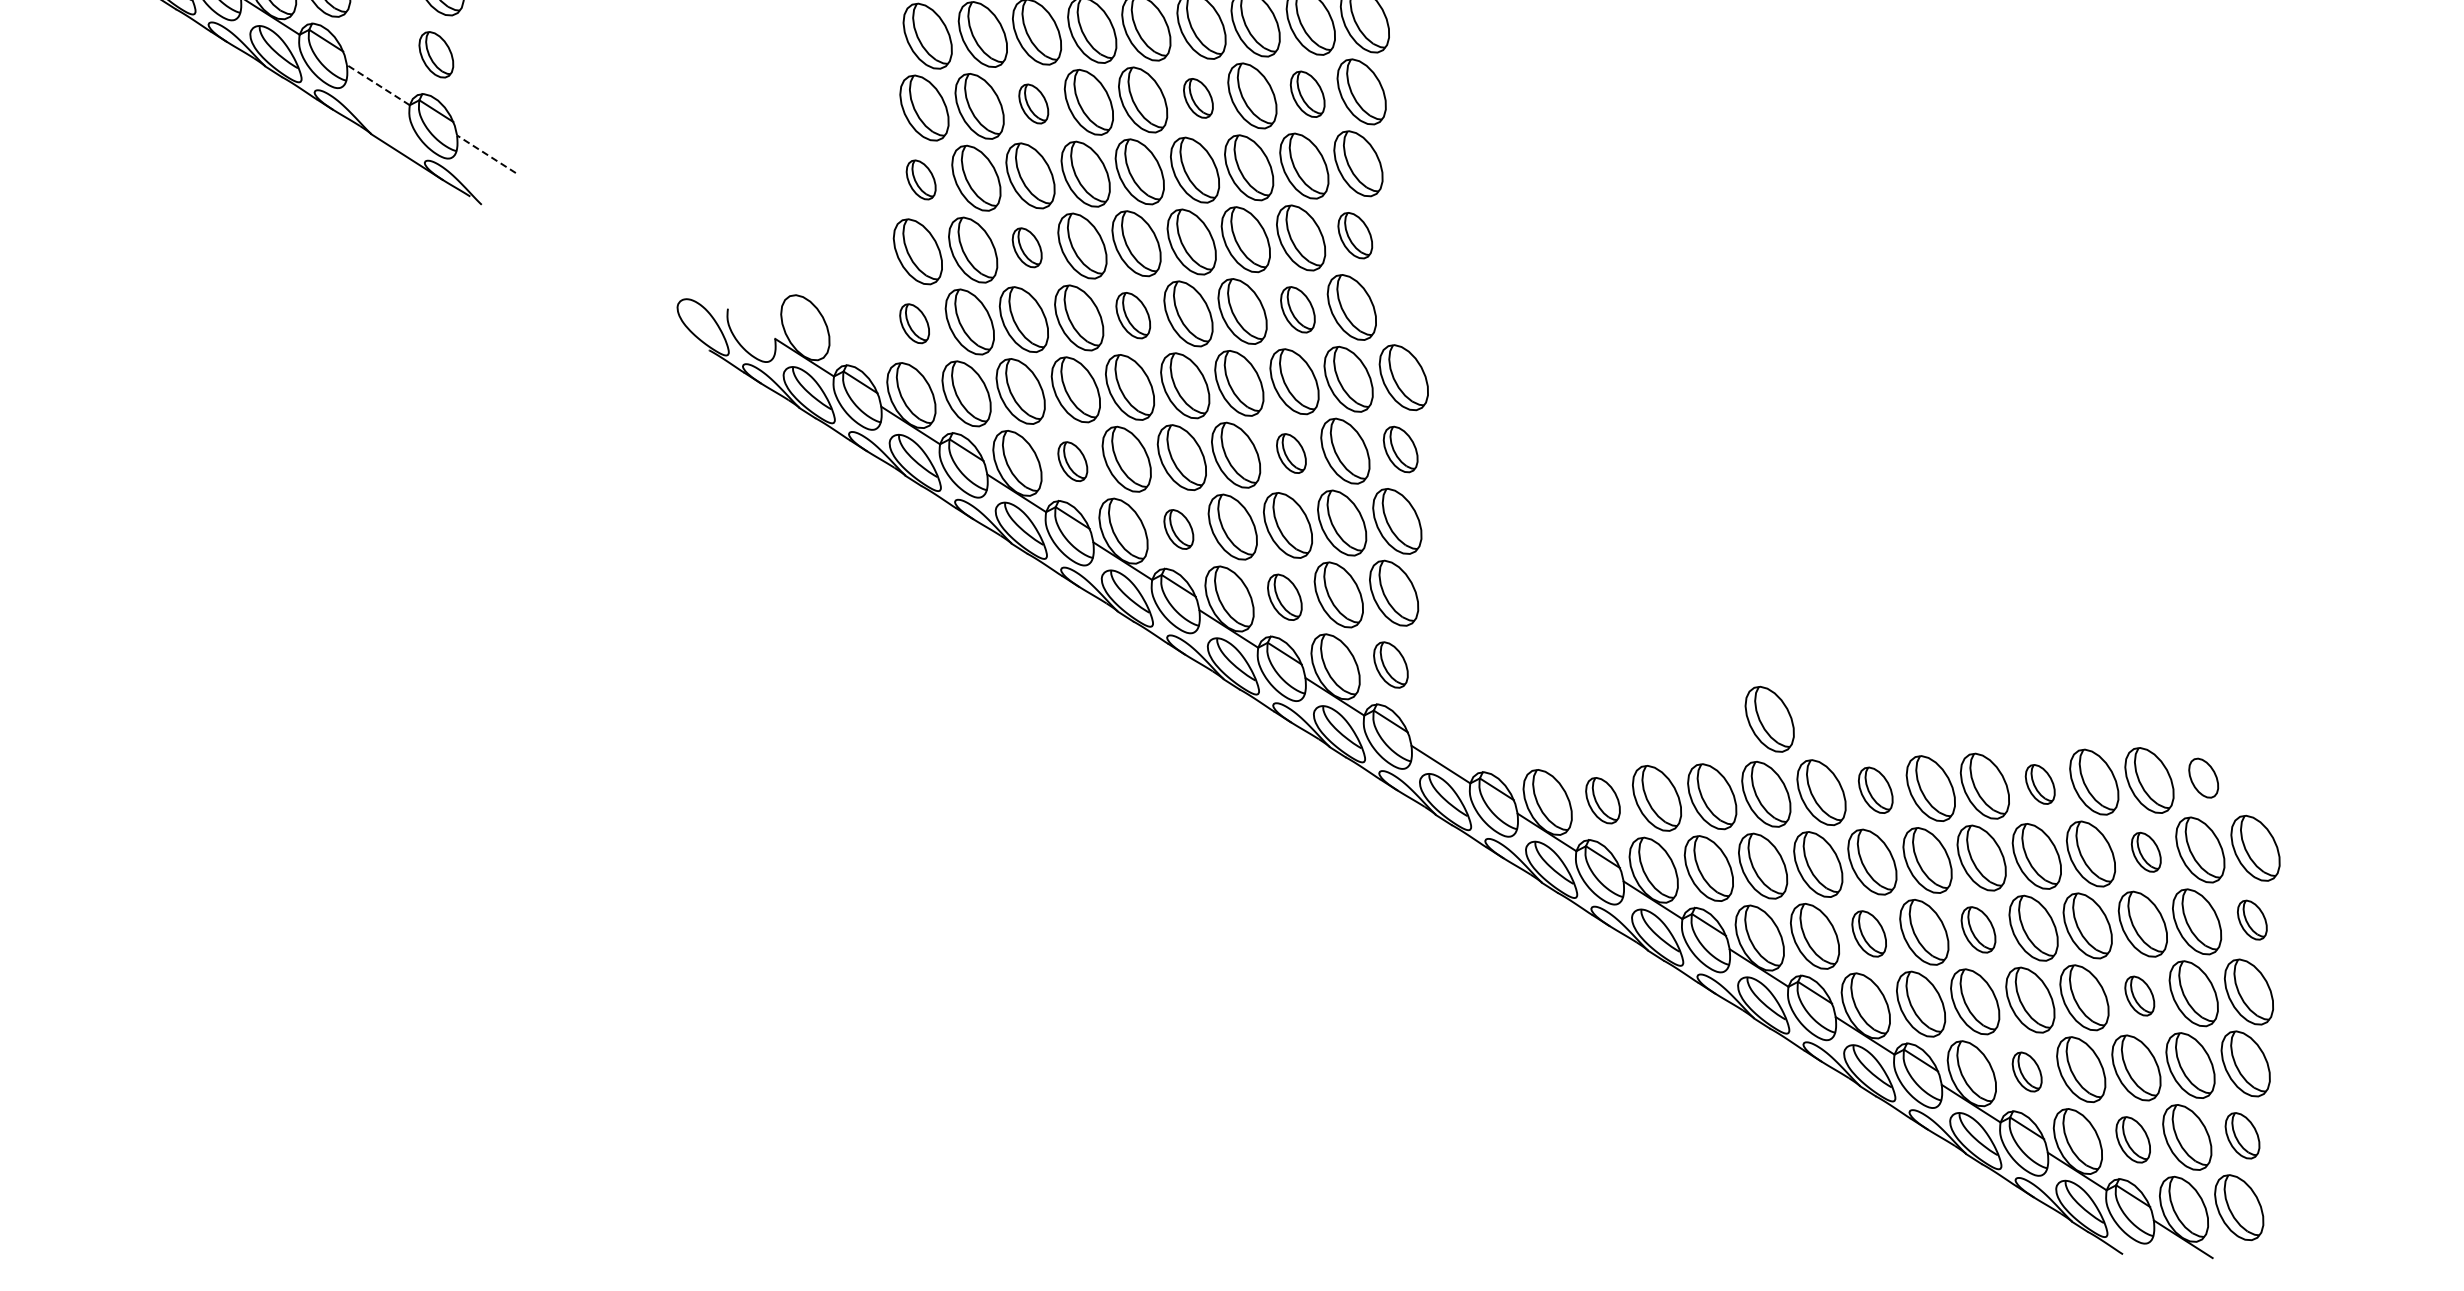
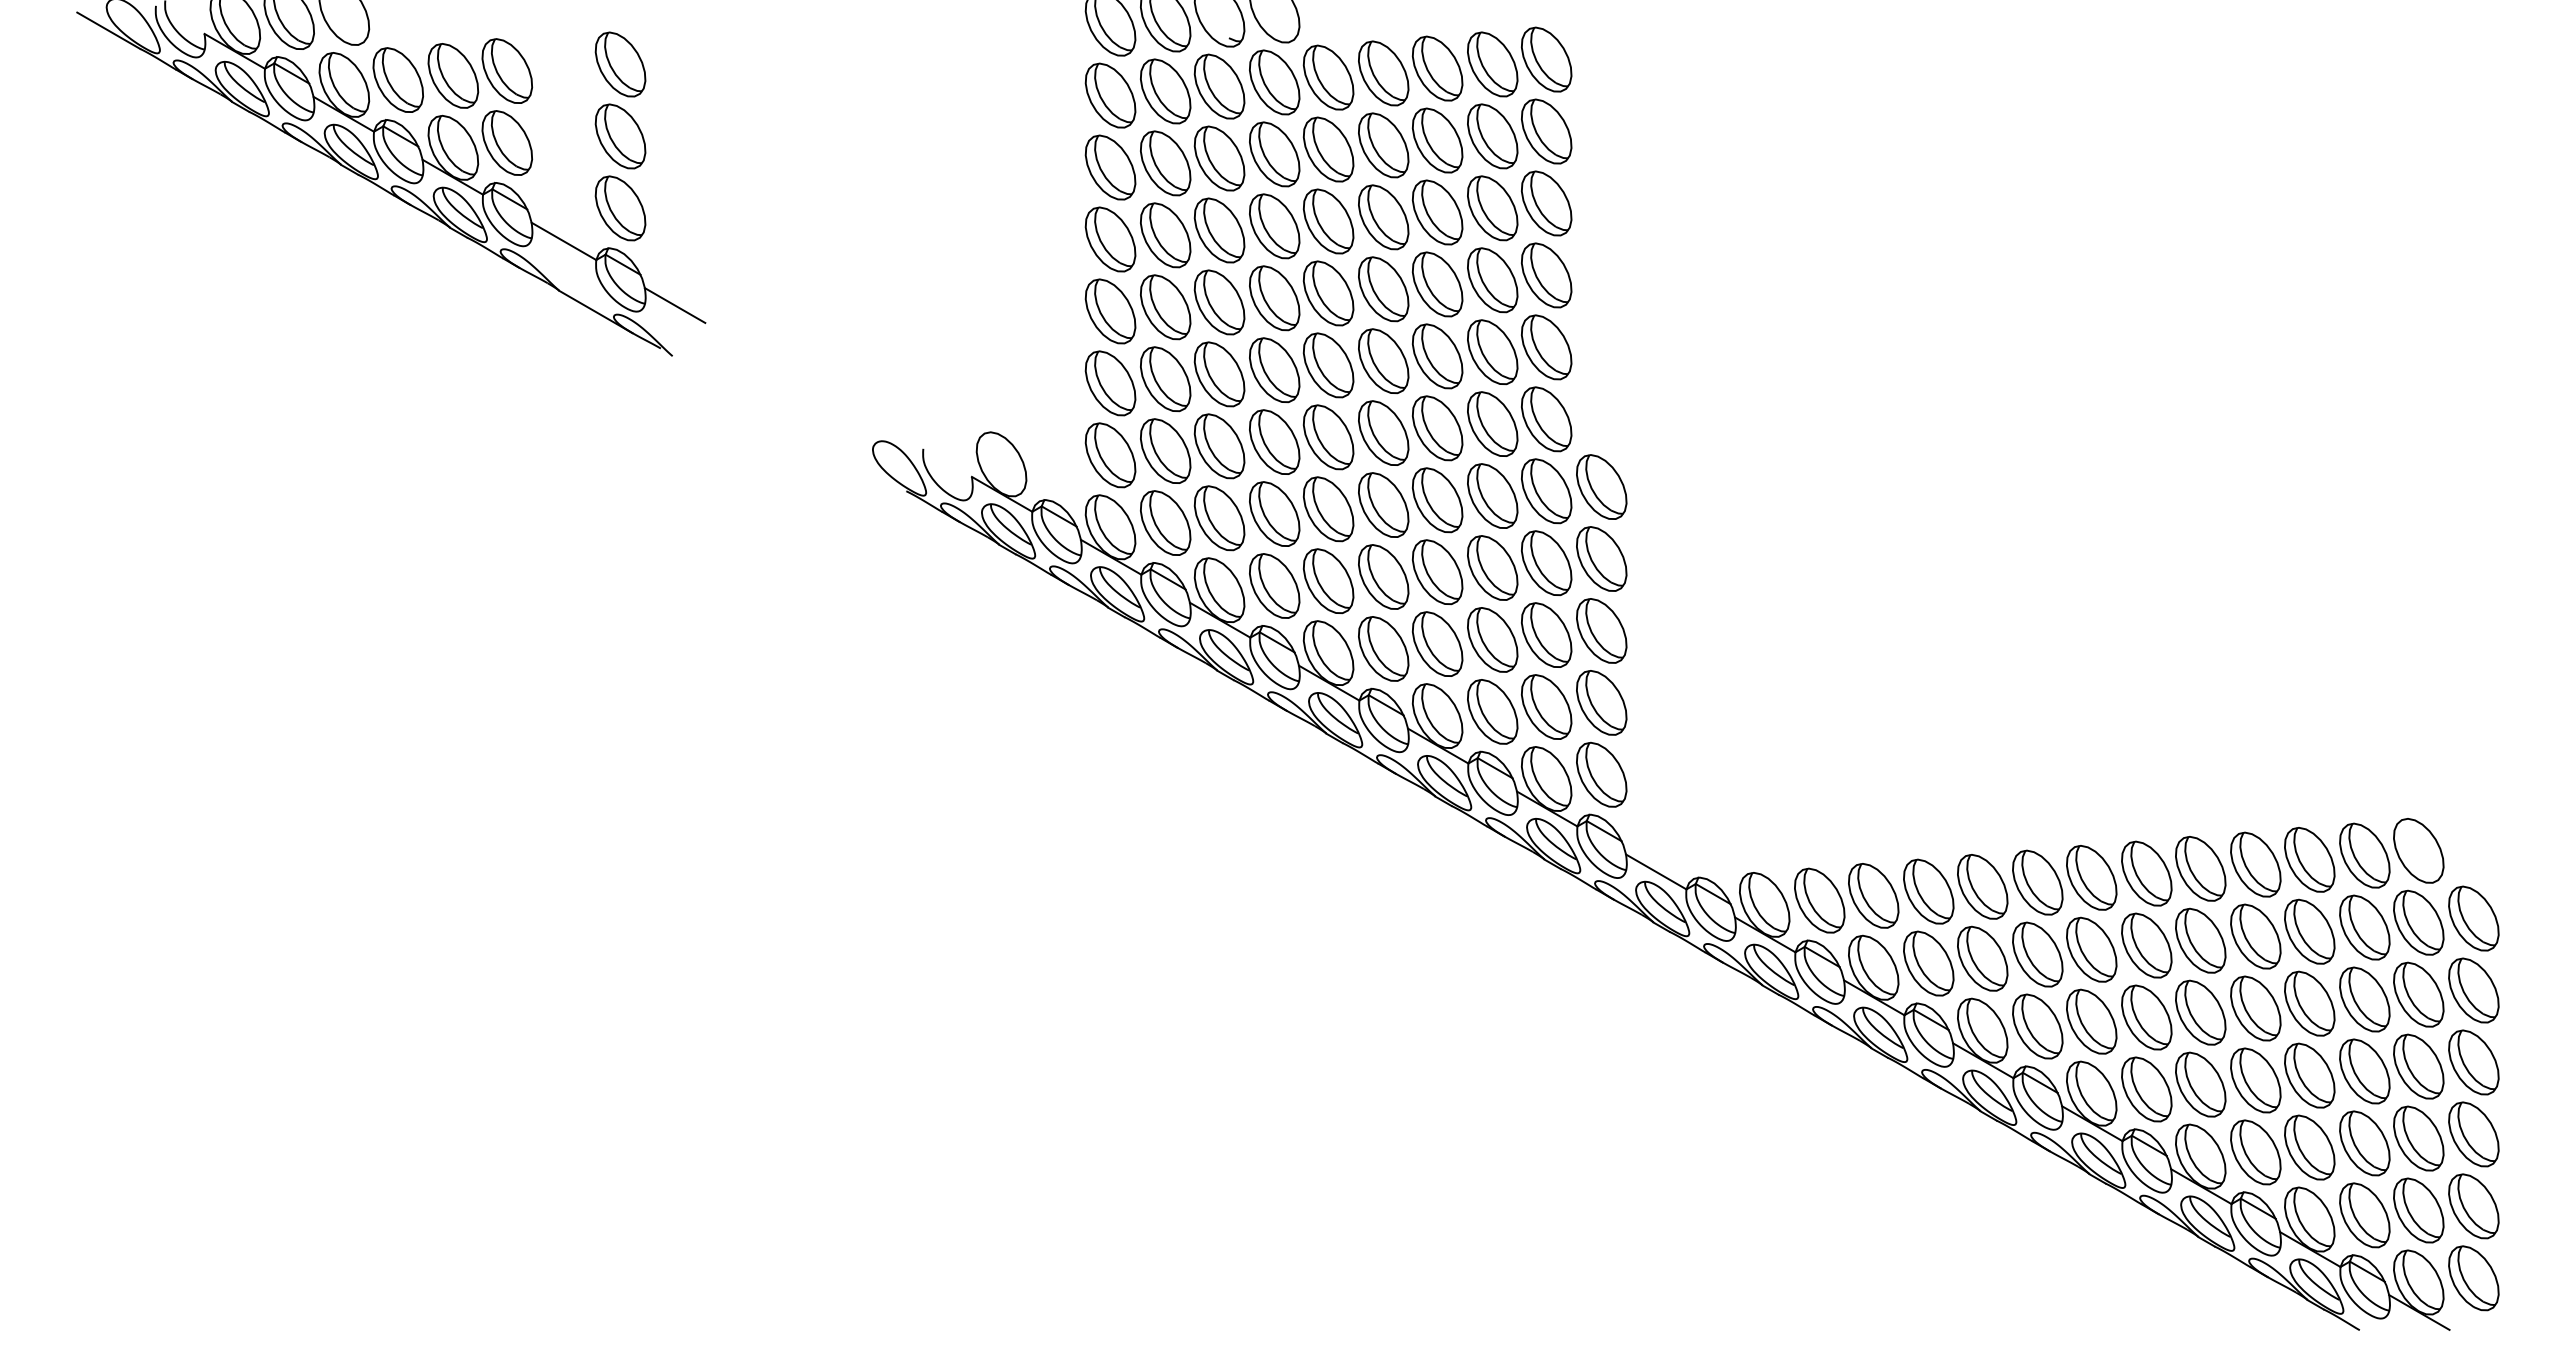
part: (436, 54) -> (620, 208), size x1.43
line: (377, 85) -> (563, 241), dashed -> solid
part: (1307, 94) -> (1492, 208), size x1.43
part: (1198, 98) -> (1383, 217), size x1.67
part: (1033, 103) -> (1219, 230), size x1.67
line: (486, 154) -> (675, 305), dashed -> solid
part: (921, 179) -> (1110, 311), size x1.67
part: (1355, 235) -> (1546, 347), size x1.43
part: (1027, 247) -> (1219, 374), size x1.67
part: (1297, 309) -> (1492, 423), size x1.43
part: (1133, 315) -> (1328, 437), size x1.43
part: (914, 323) -> (1110, 455), size x1.67
part: (1400, 448) -> (1601, 558), size x1.43
part: (1291, 453) -> (1492, 567), size x1.67
part: (1072, 461) -> (1274, 585), size x1.67
part: (1178, 528) -> (1383, 648), size x1.67
part: (1284, 596) -> (1492, 711), size x1.43
part: (1390, 664) -> (1601, 774), size x1.43
part: (1769, 719) -> (1982, 811), removed
part: (2203, 777) -> (2418, 850), size x1.67
part: (2039, 784) -> (2255, 864), size x1.67
part: (1875, 789) -> (2091, 877), size x1.43
part: (1602, 800) -> (1819, 900), size x1.43
part: (2145, 852) -> (2364, 927), size x1.67
part: (2251, 920) -> (2473, 990), size x1.67
part: (1978, 929) -> (2200, 1012), size x1.43
part: (1868, 933) -> (2091, 1021), size x1.43
part: (2139, 996) -> (2364, 1071), size x1.67
part: (2026, 1072) -> (2255, 1152), size x1.67
part: (2242, 1135) -> (2473, 1206), size x1.43
part: (2132, 1139) -> (2364, 1215), size x1.43

